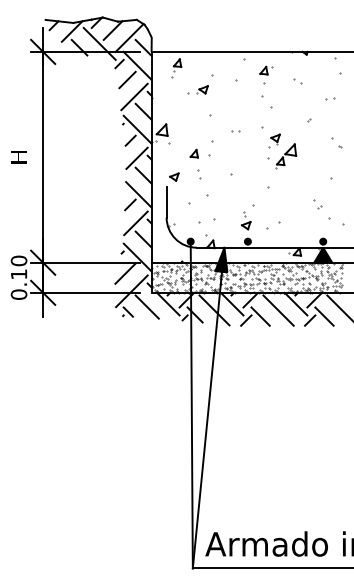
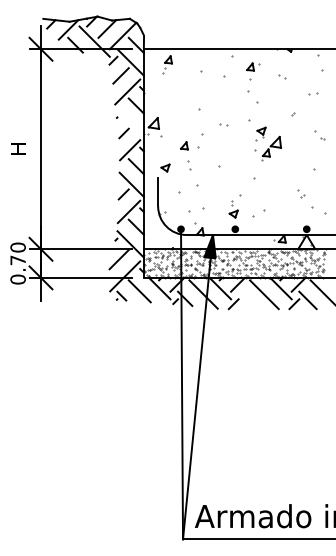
part: (197, 89) -> (187, 84), removed
line: (137, 129) -> (130, 122), removed
fill: (323, 254) -> (307, 241), removed
text: (19, 274) -> (18, 260), 0.10 -> 0.70
line: (260, 316) -> (247, 300), removed

